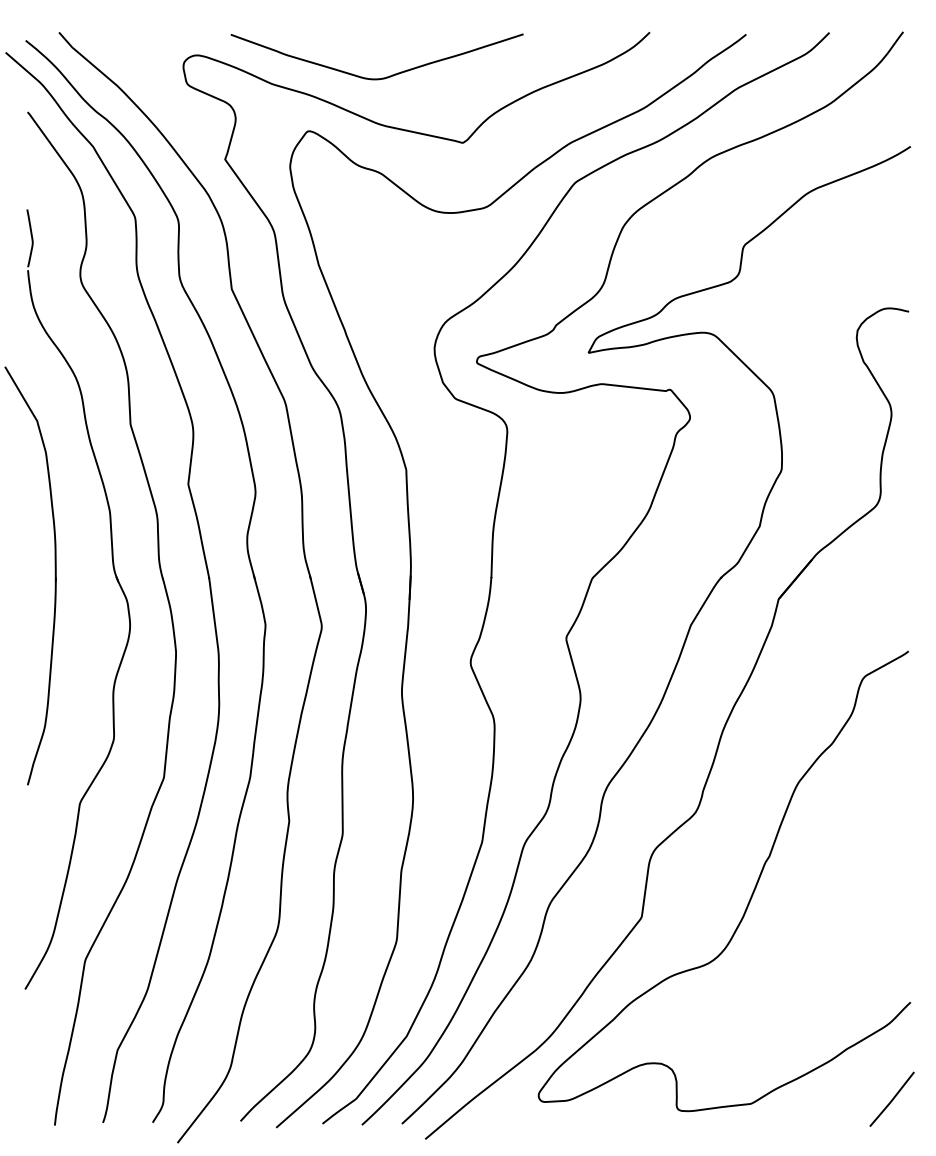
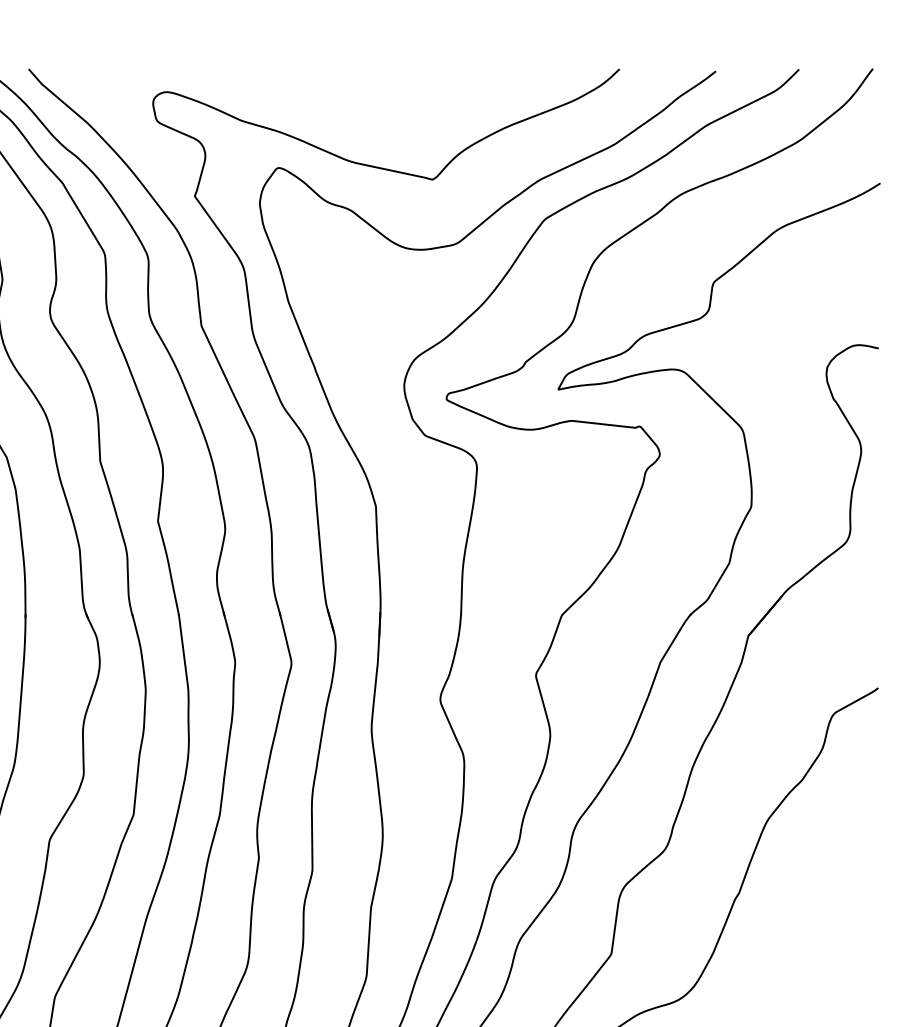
curve: (382, 77) -> (352, 114), removed

